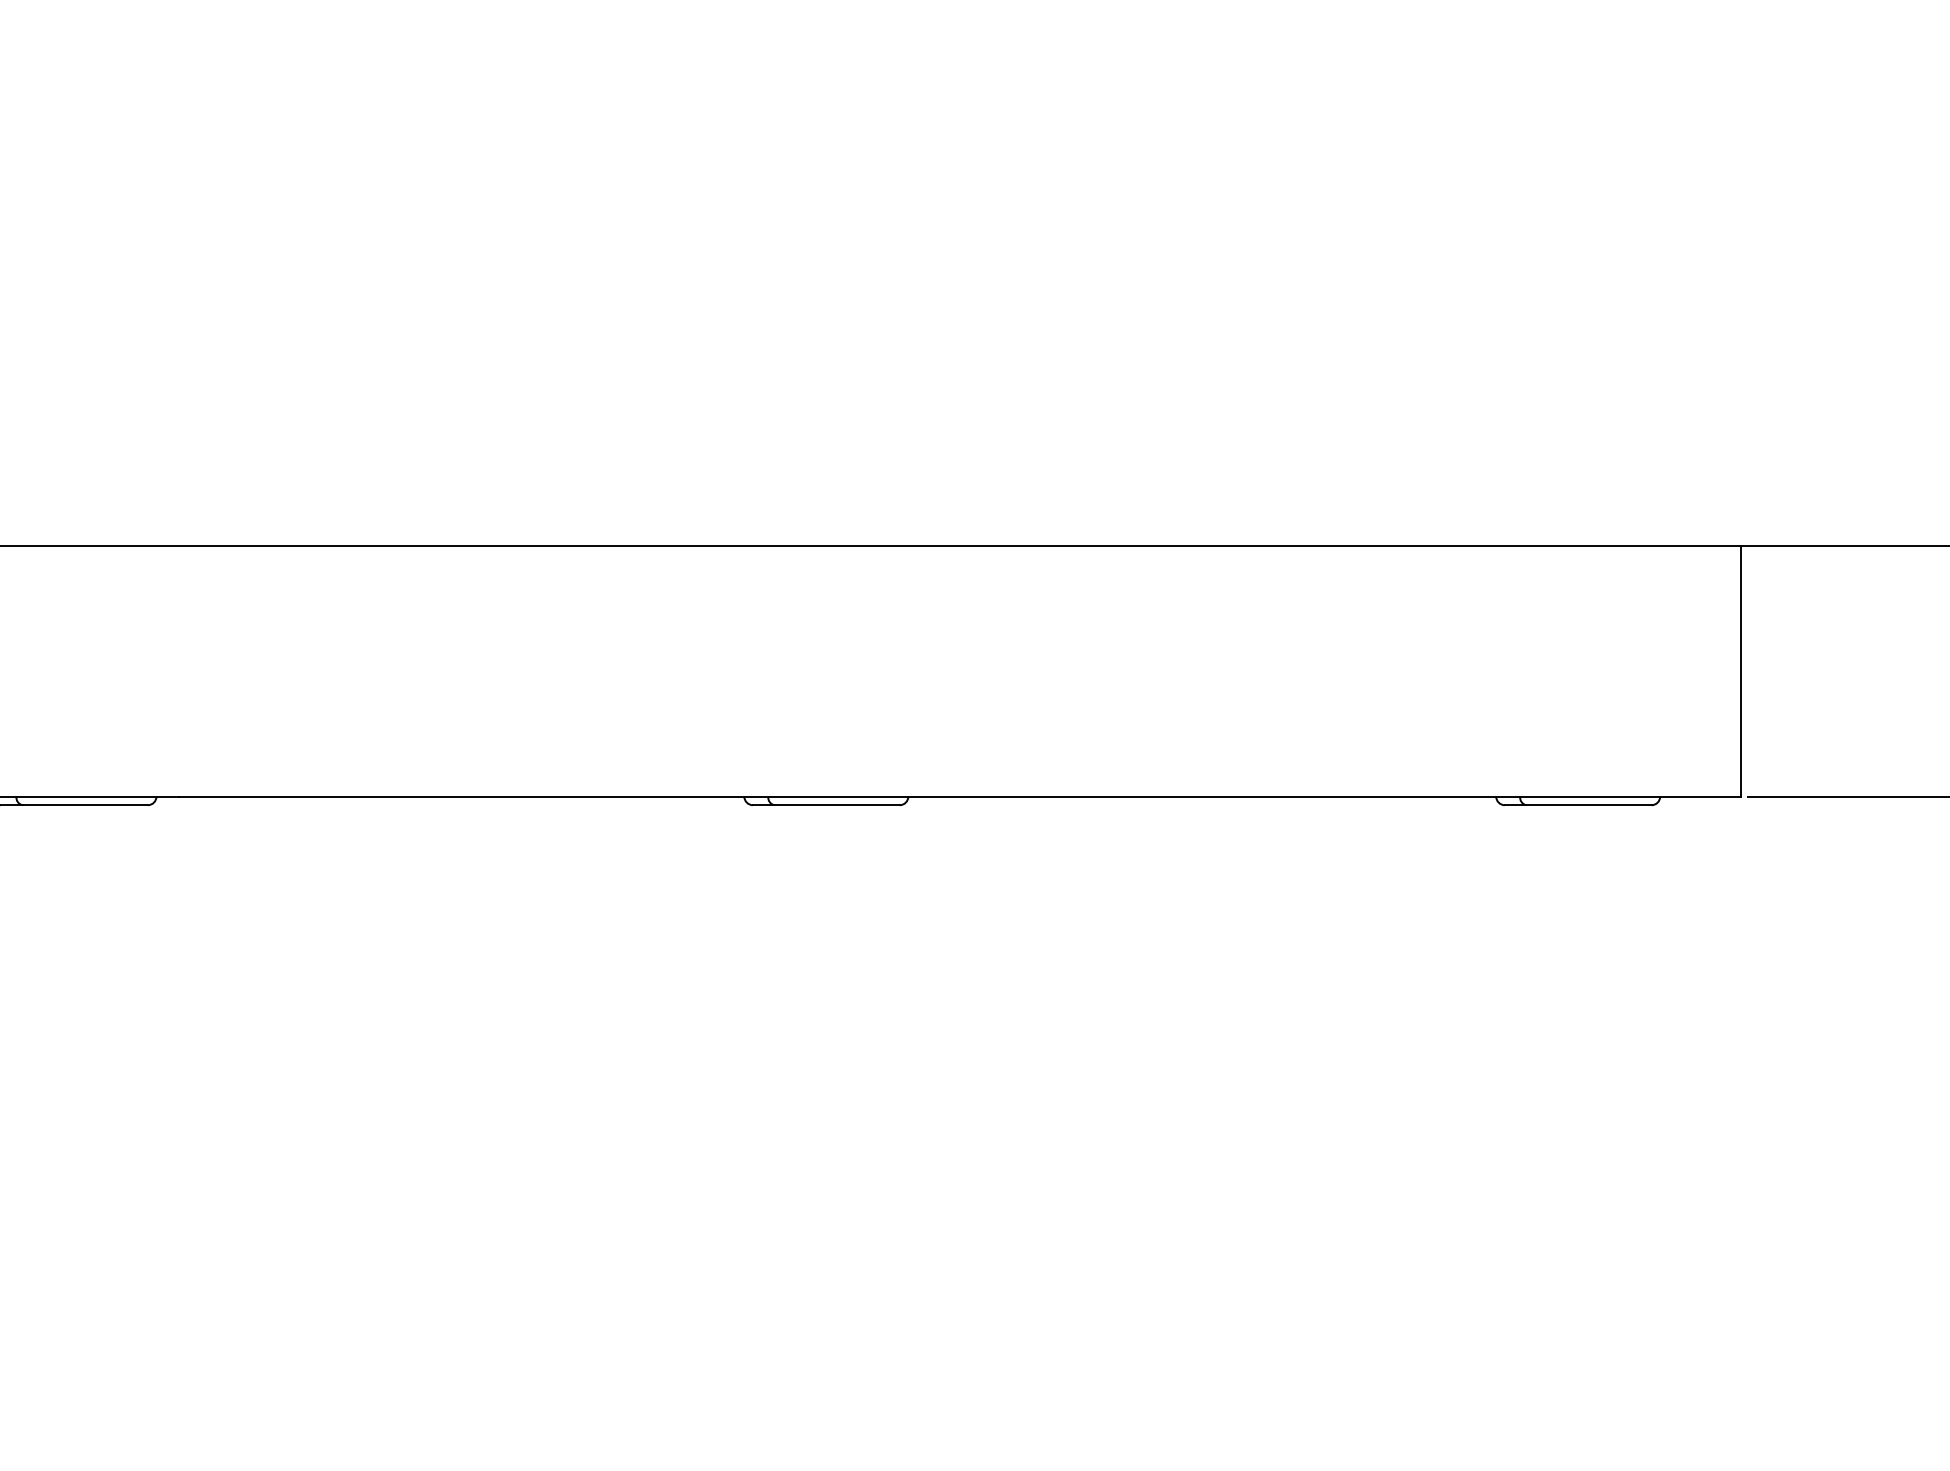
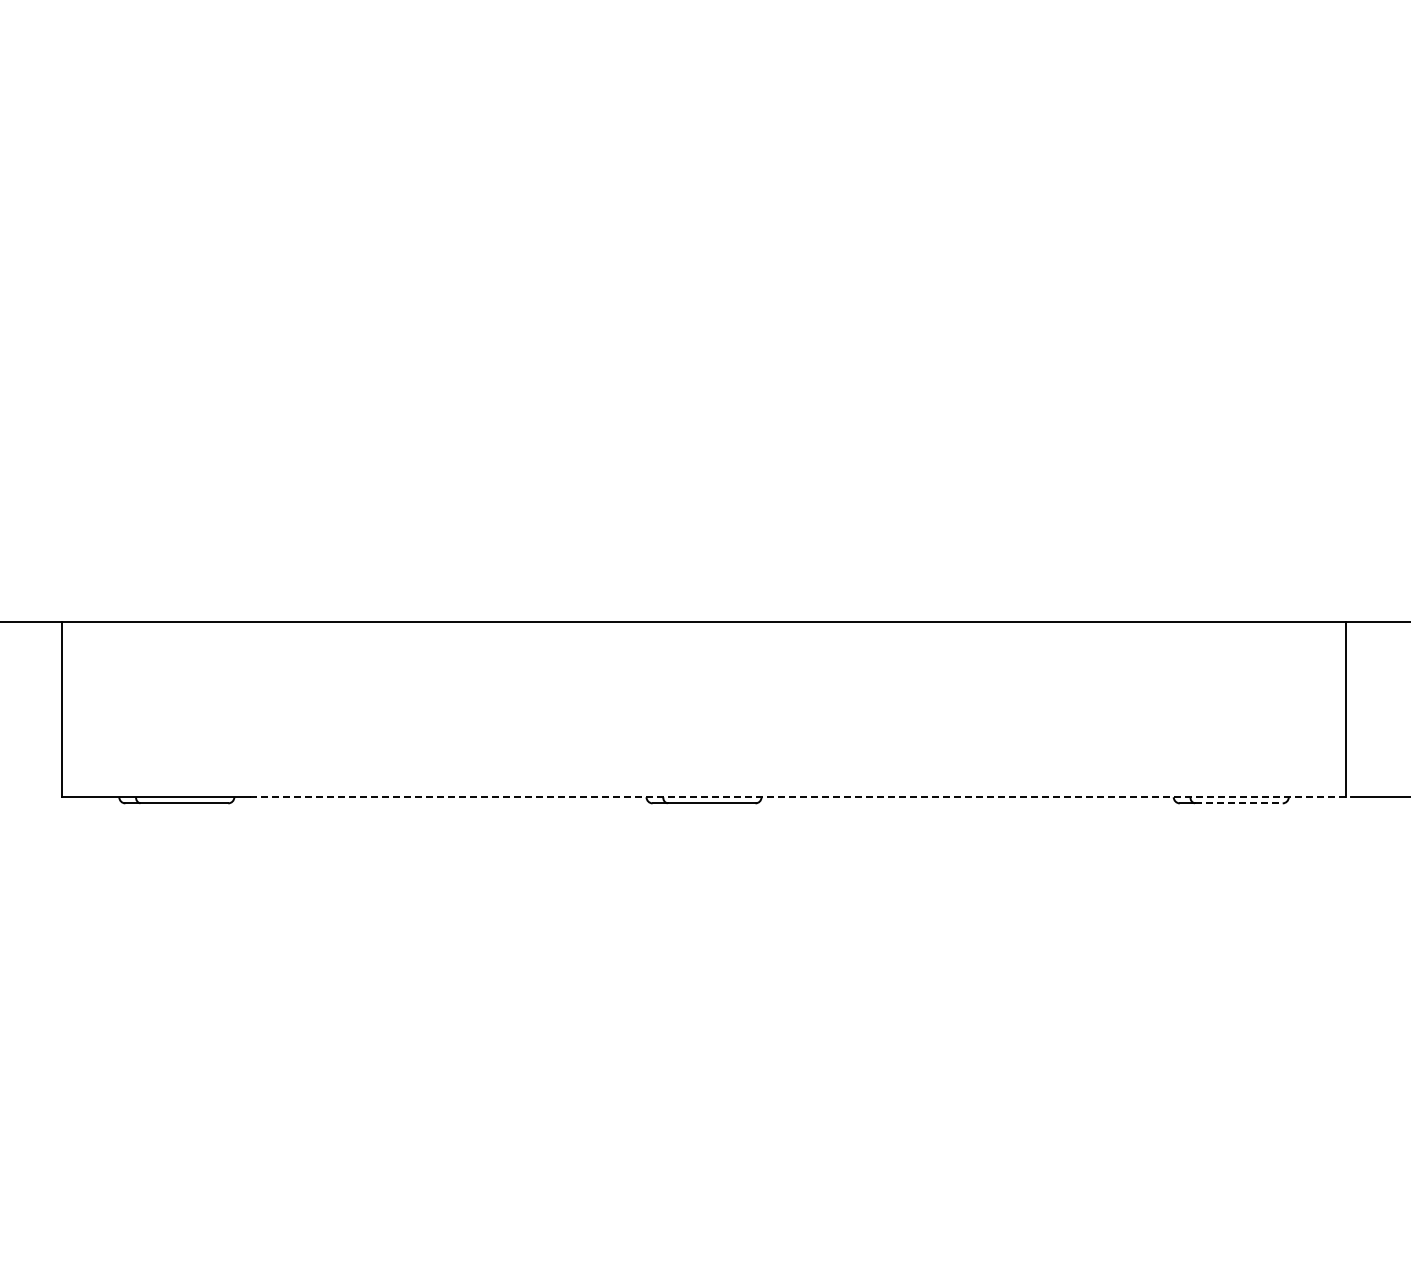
line: (961, 796) -> (798, 797), solid -> dashed
line: (1588, 805) -> (1238, 803), solid -> dashed

